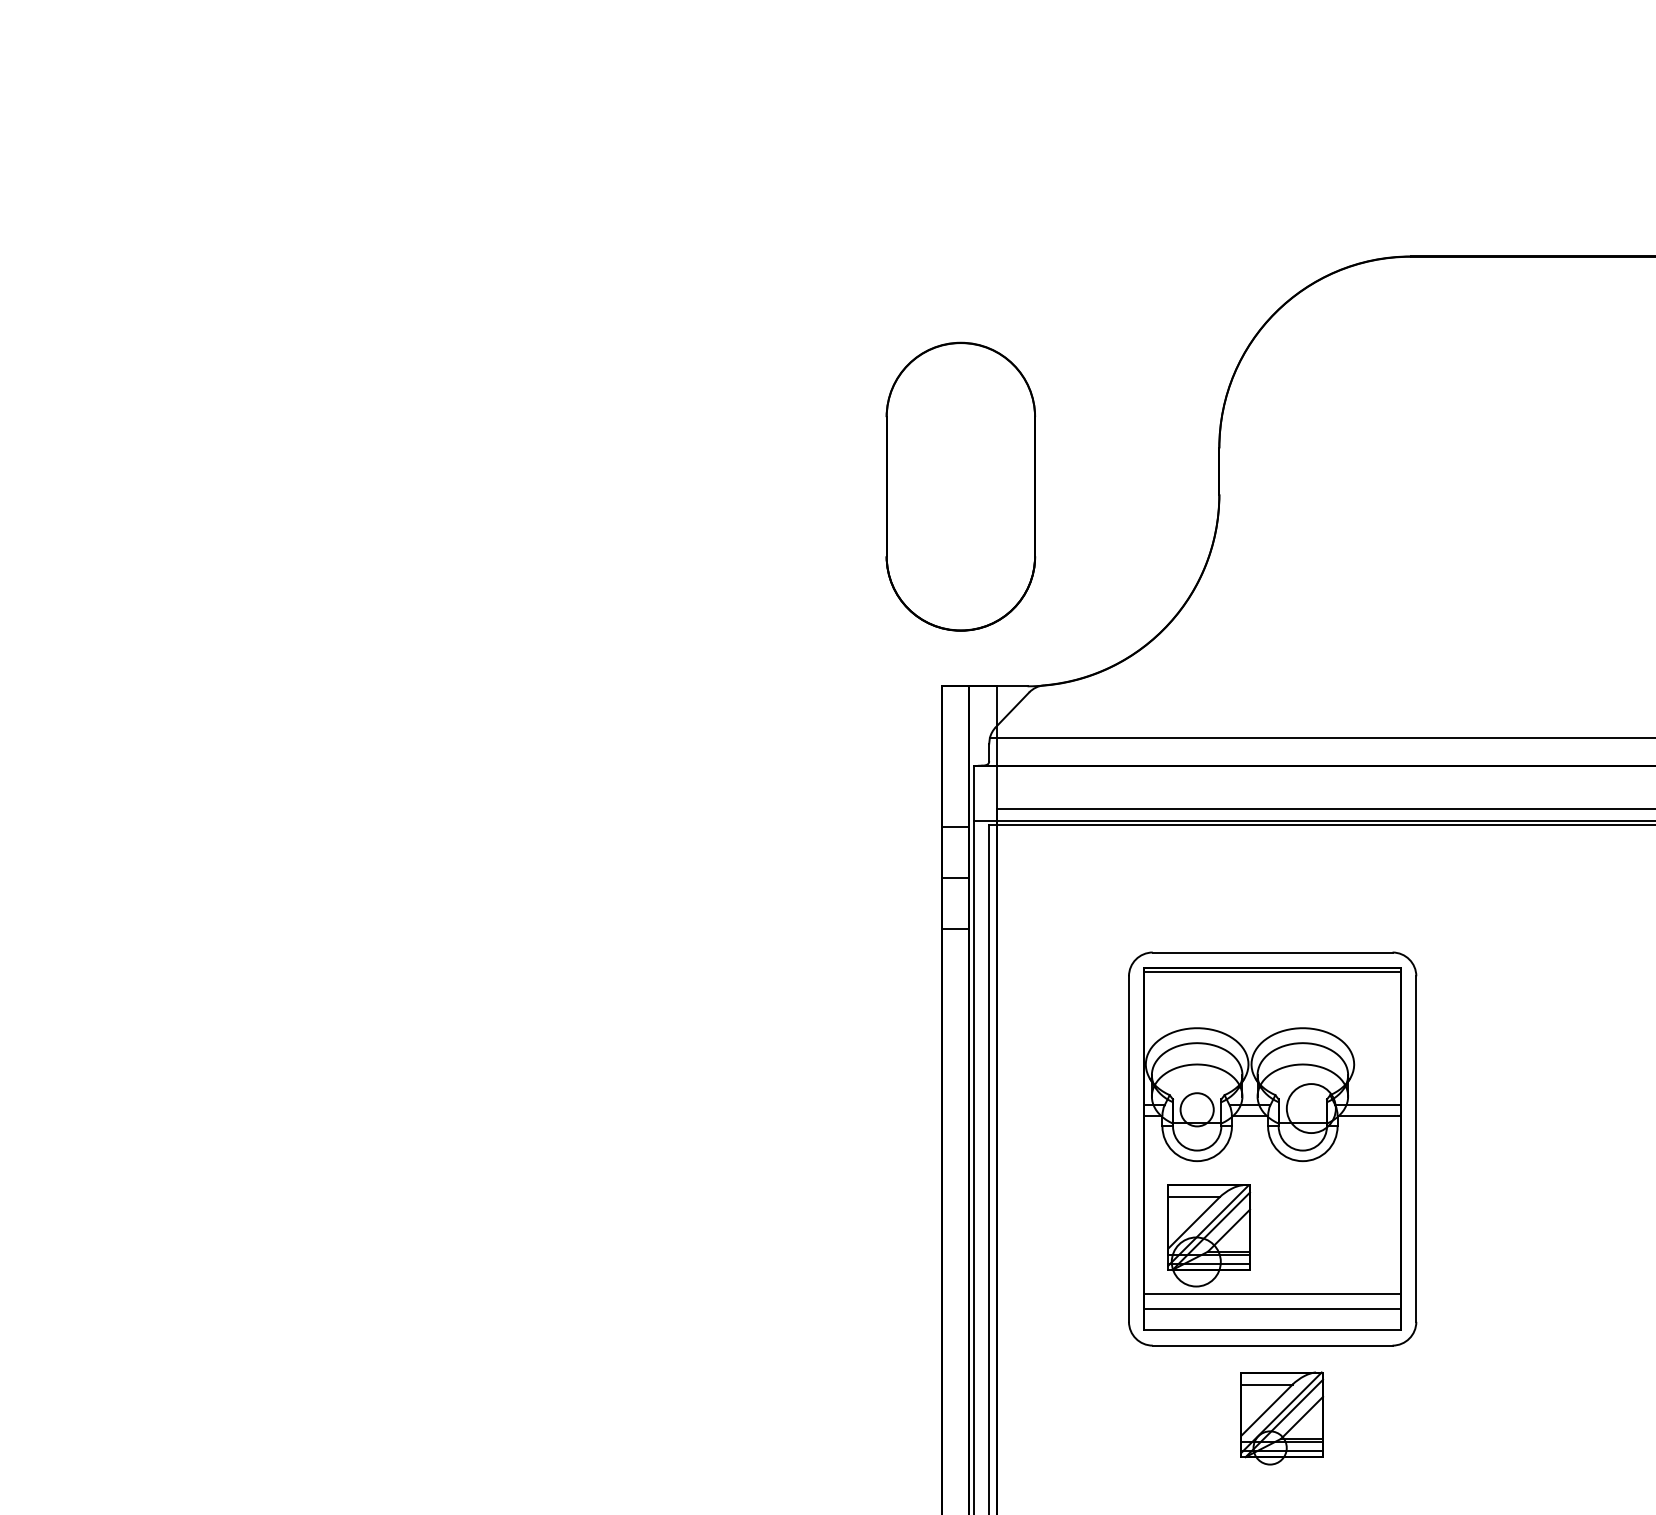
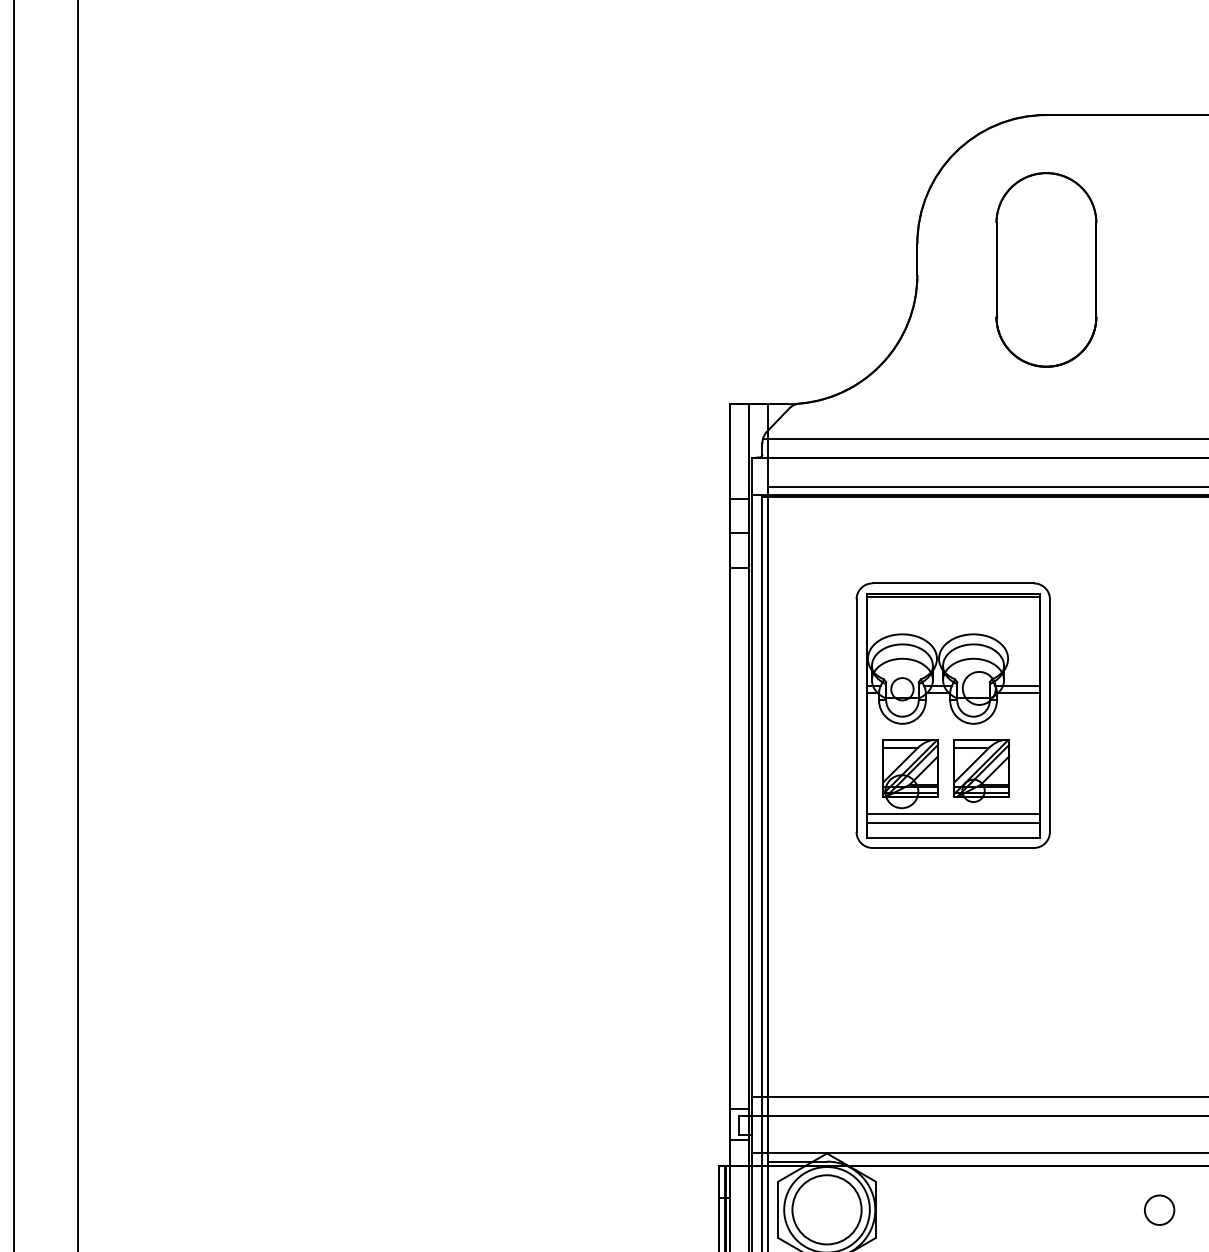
part: (961, 486) -> (1046, 269), moved
part: (1281, 1417) -> (981, 770), moved

